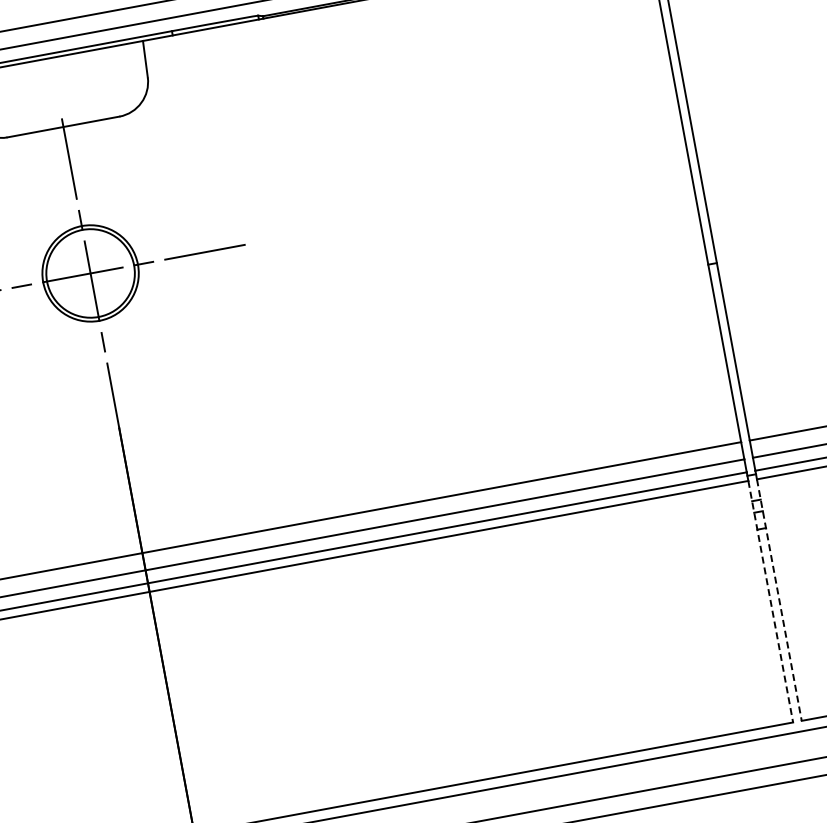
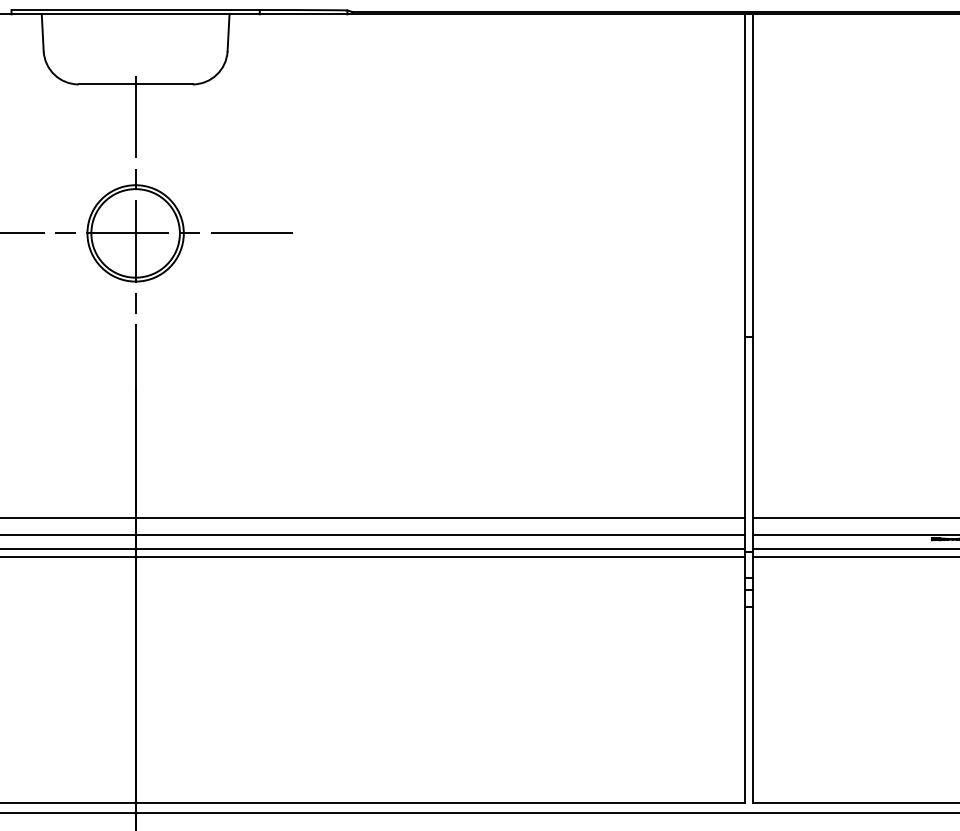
line: (779, 600) -> (753, 680), dashed -> solid
line: (770, 602) -> (744, 680), dashed -> solid

